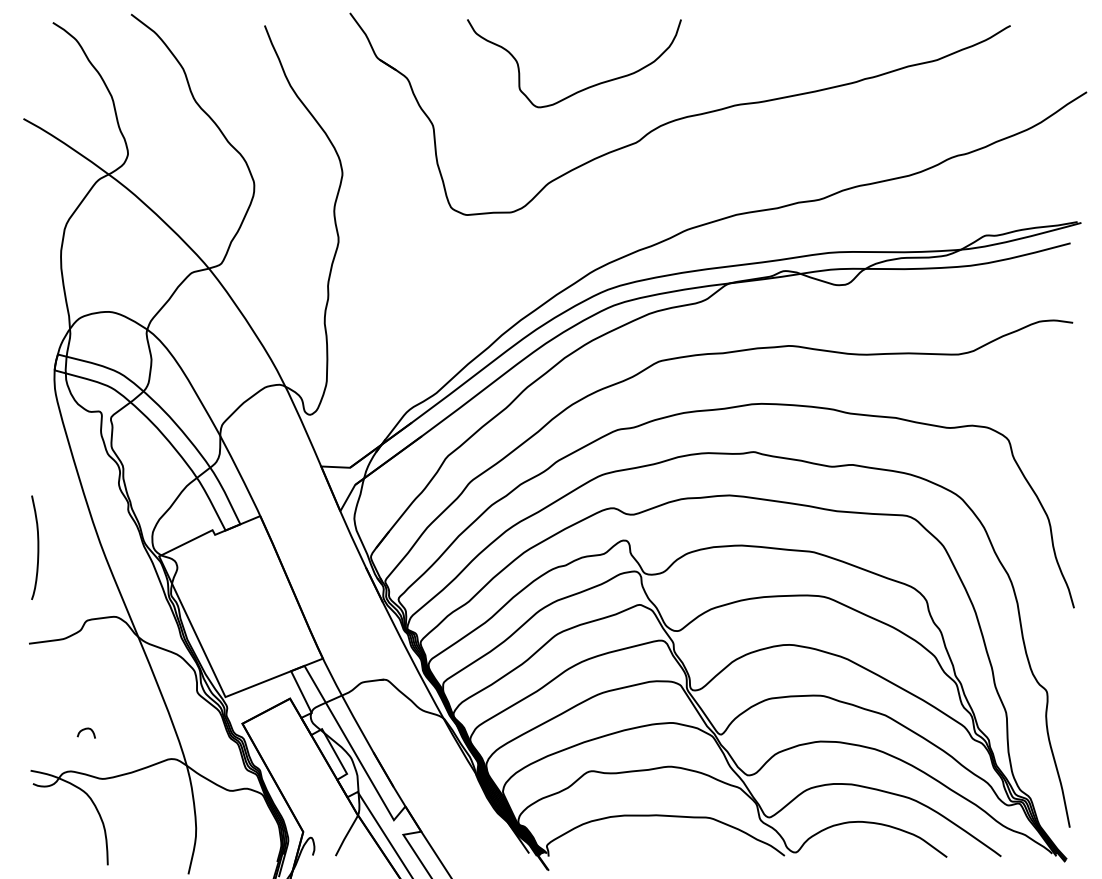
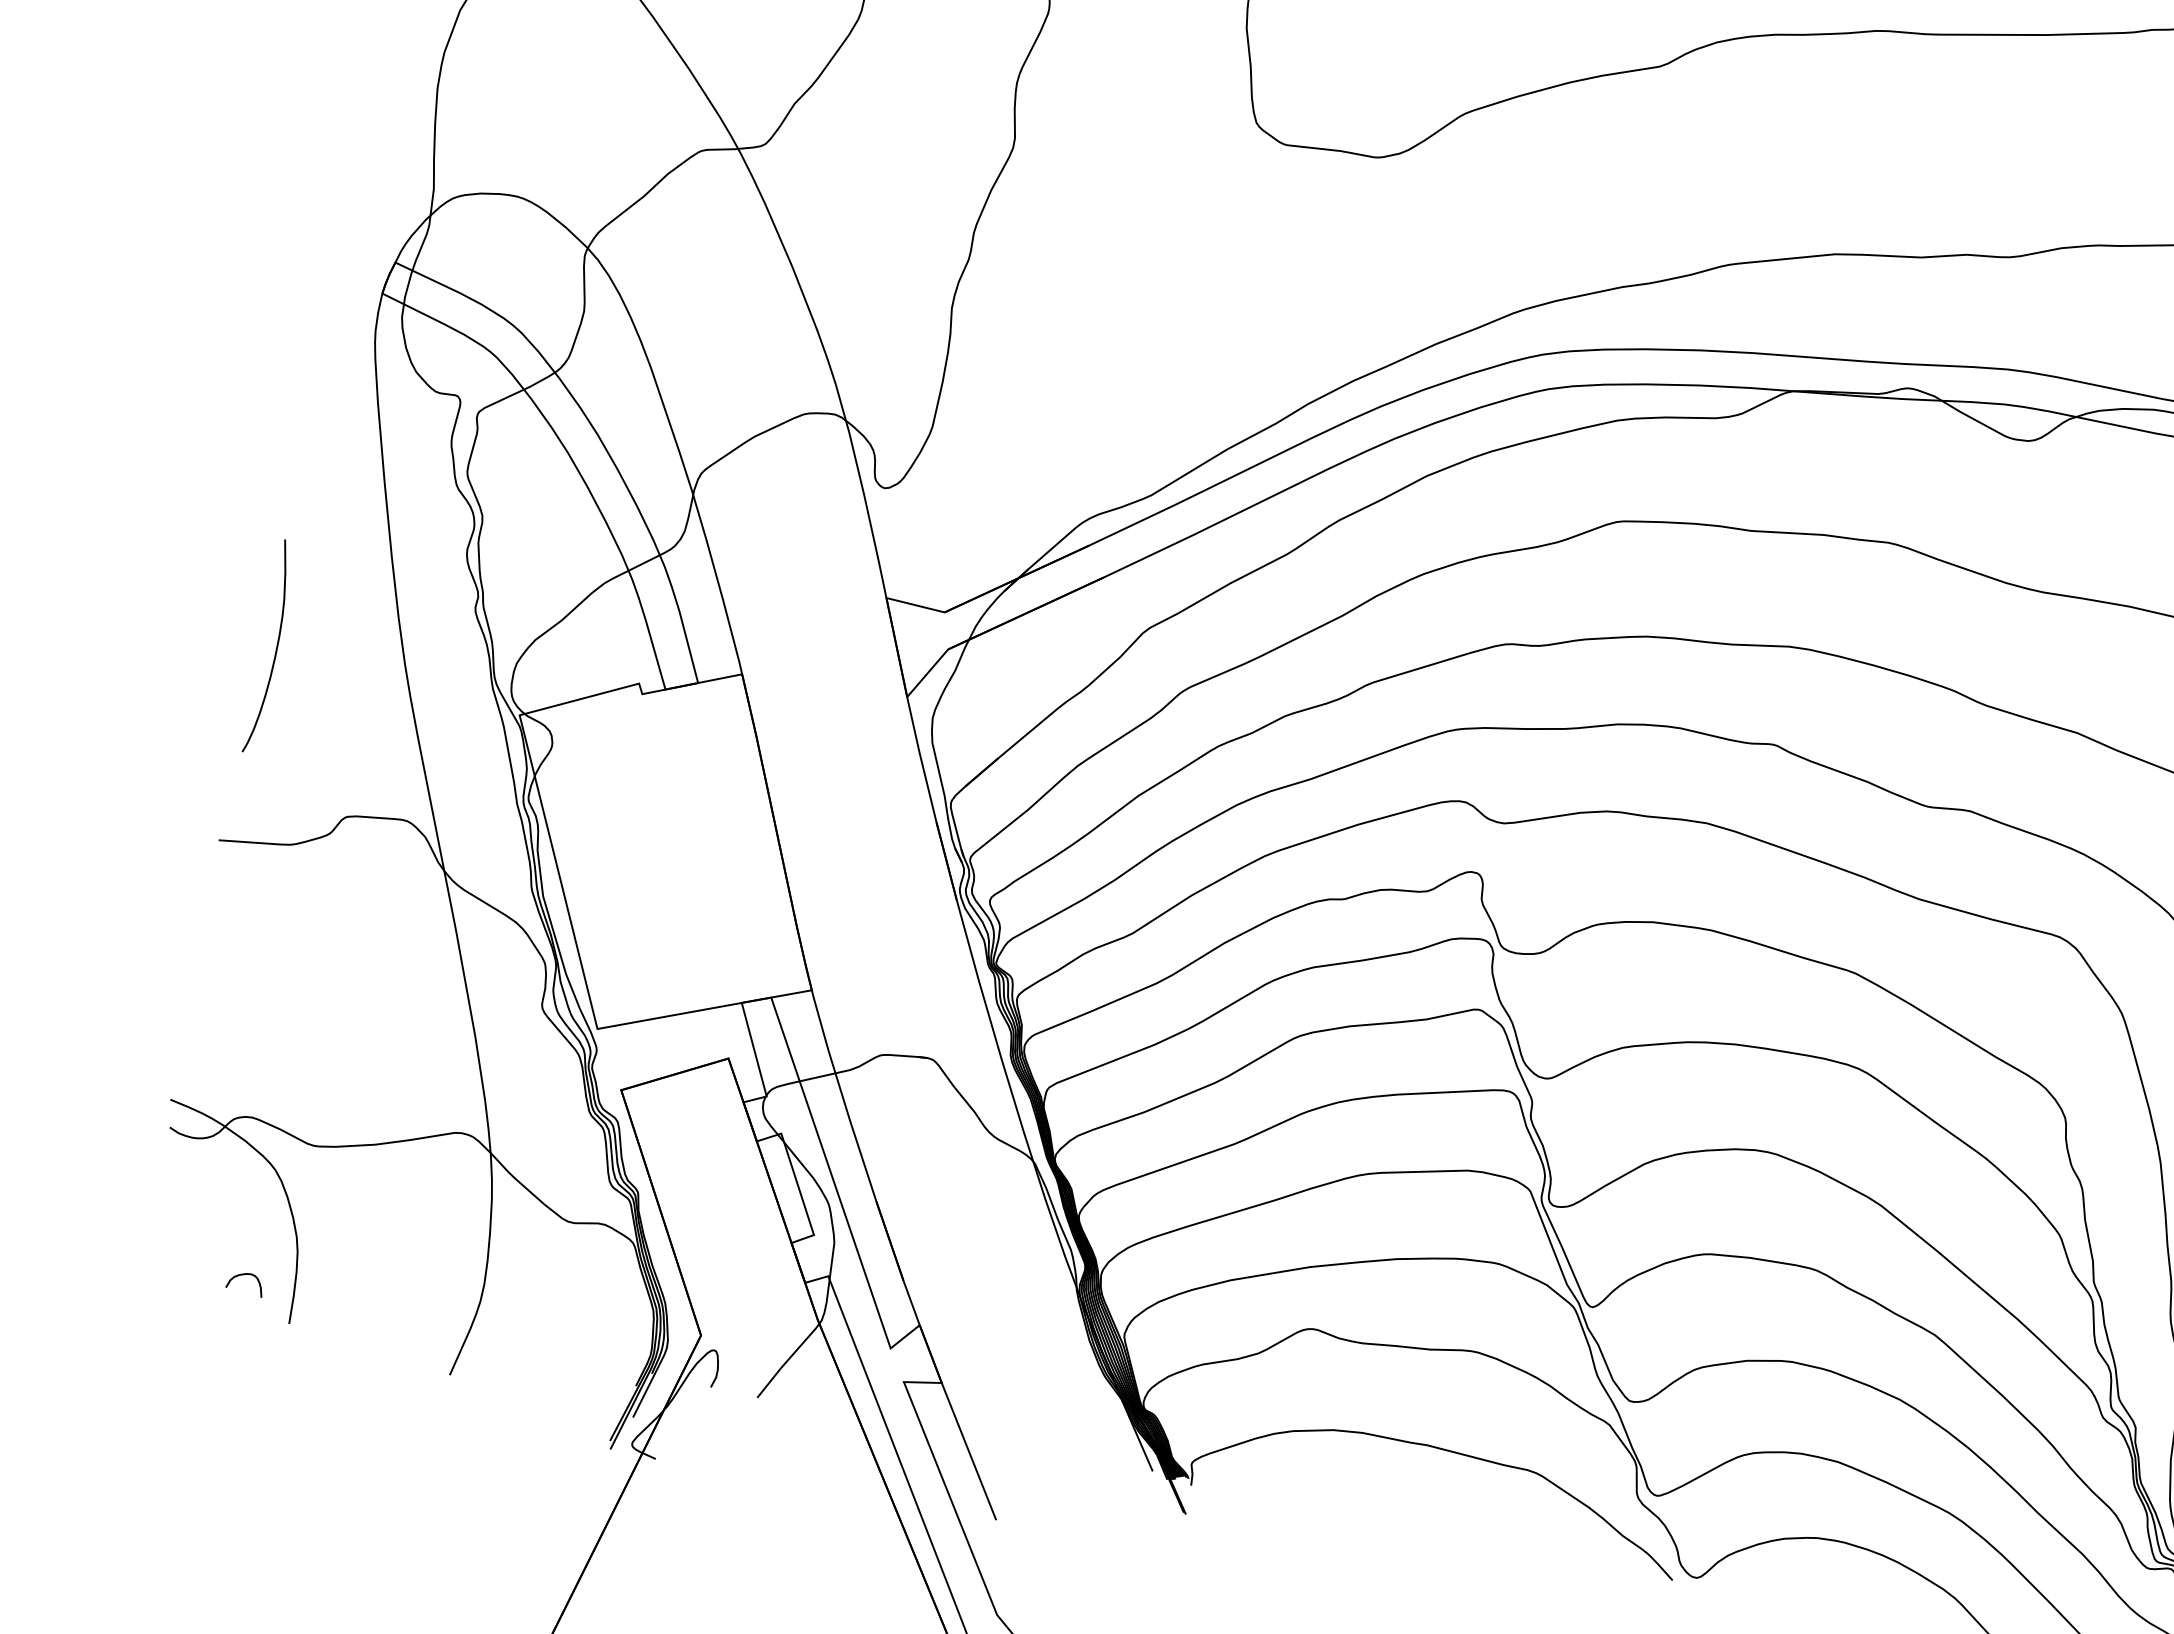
curve: (84, 730) -> (242, 1276), moved

